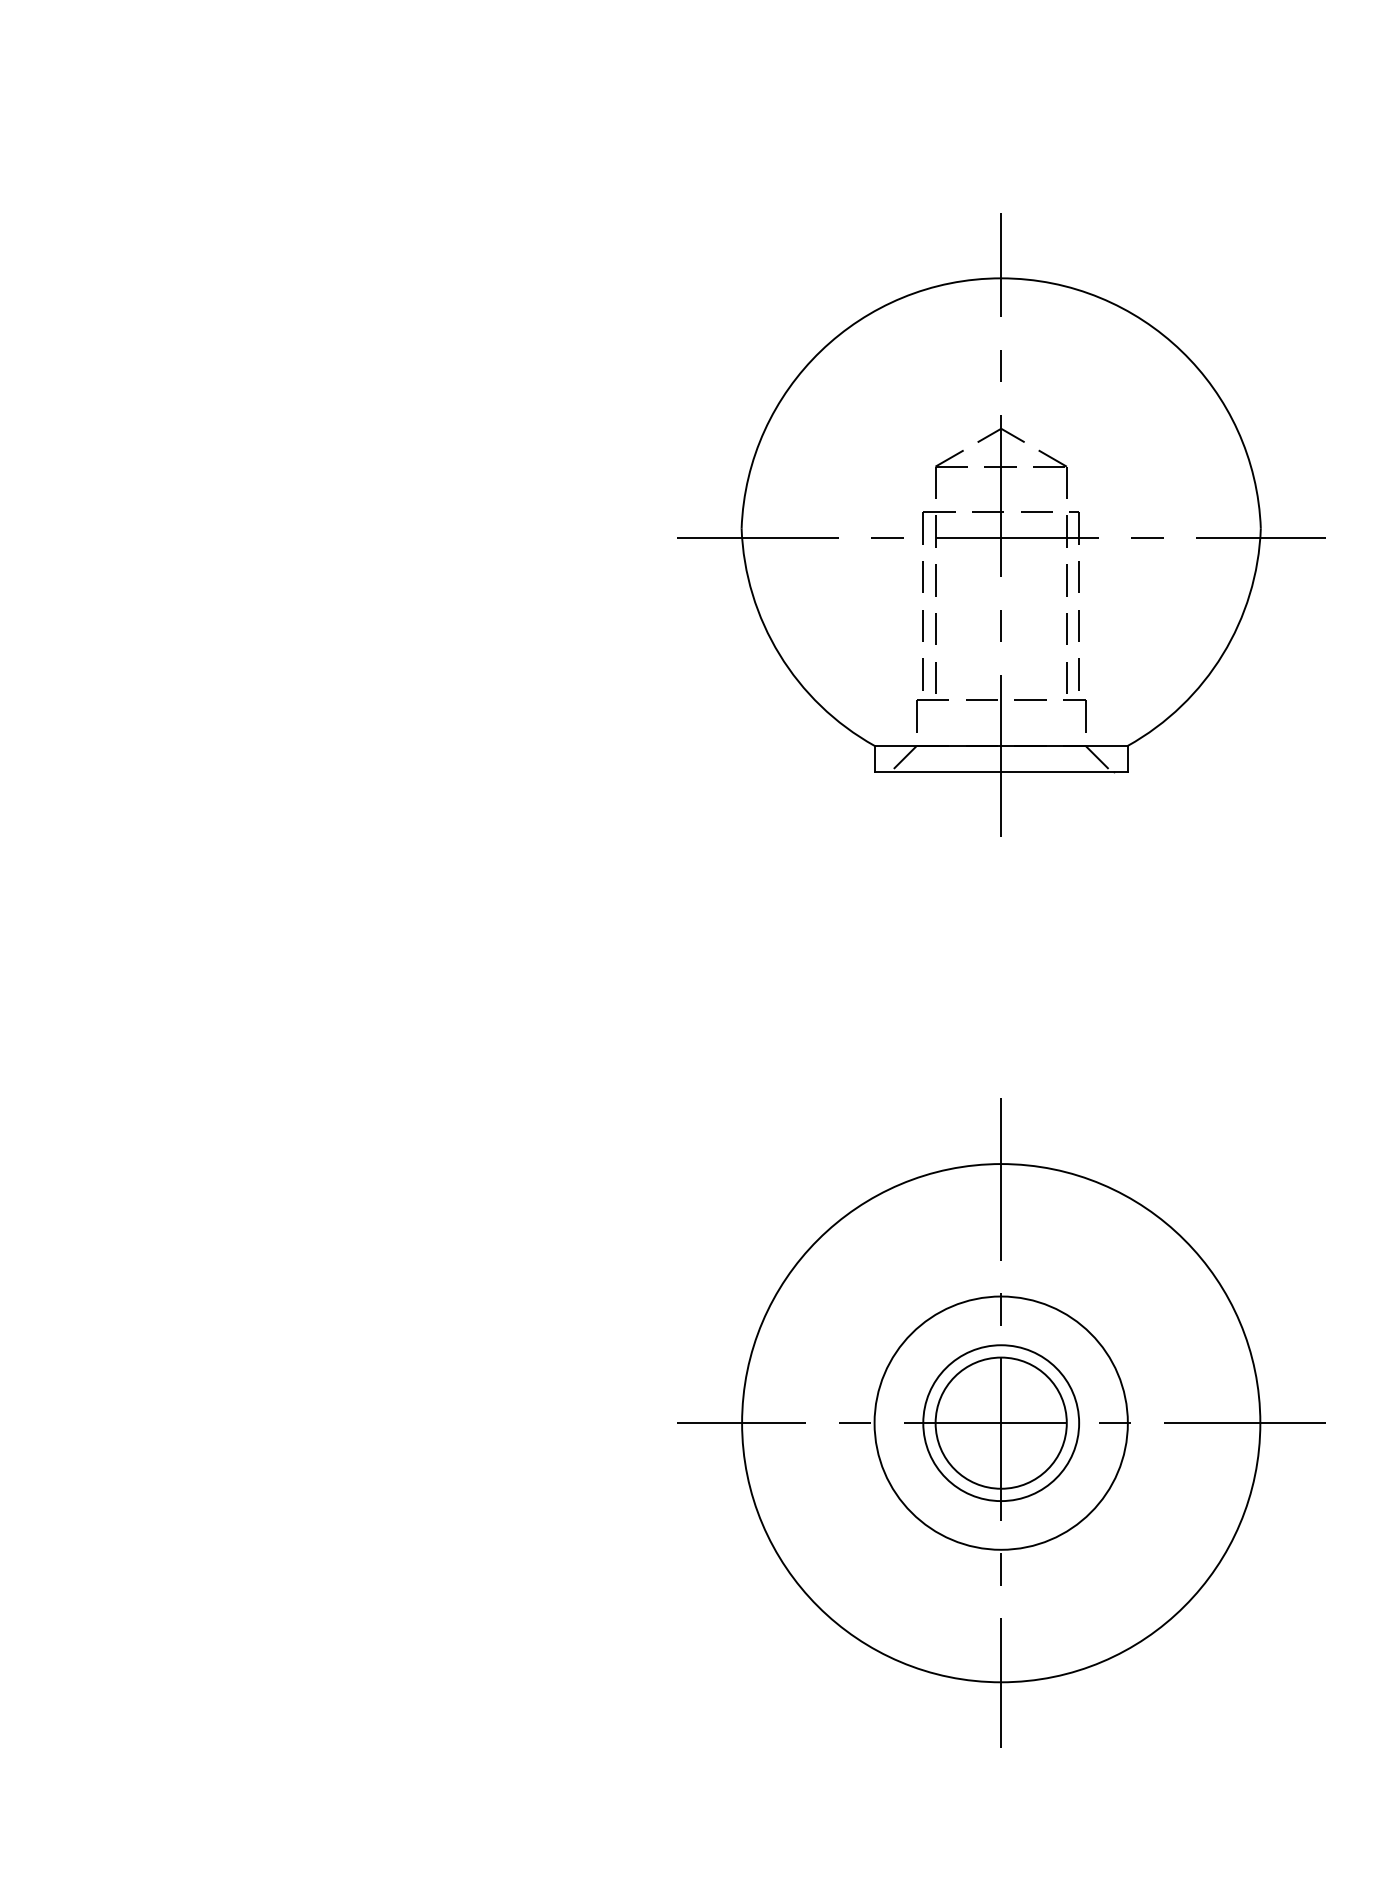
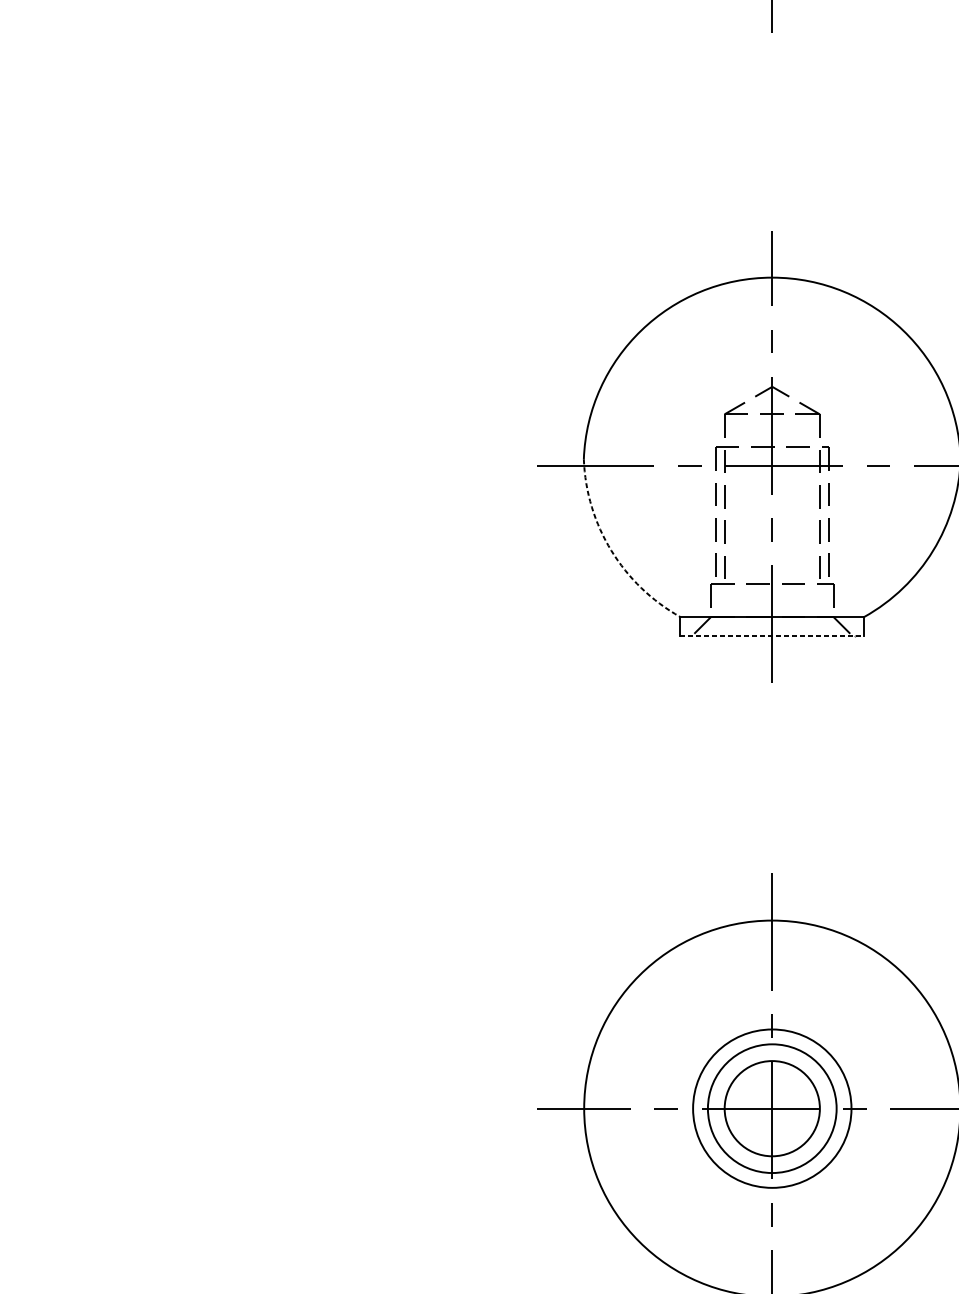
arc: (779, 654) -> (611, 550), solid -> dashed
line: (1001, 771) -> (772, 635), solid -> dashed
circle: (1000, 1422) -> (771, 1108), size x0.7
circle: (1001, 1423) -> (772, 1108), size x1.4

